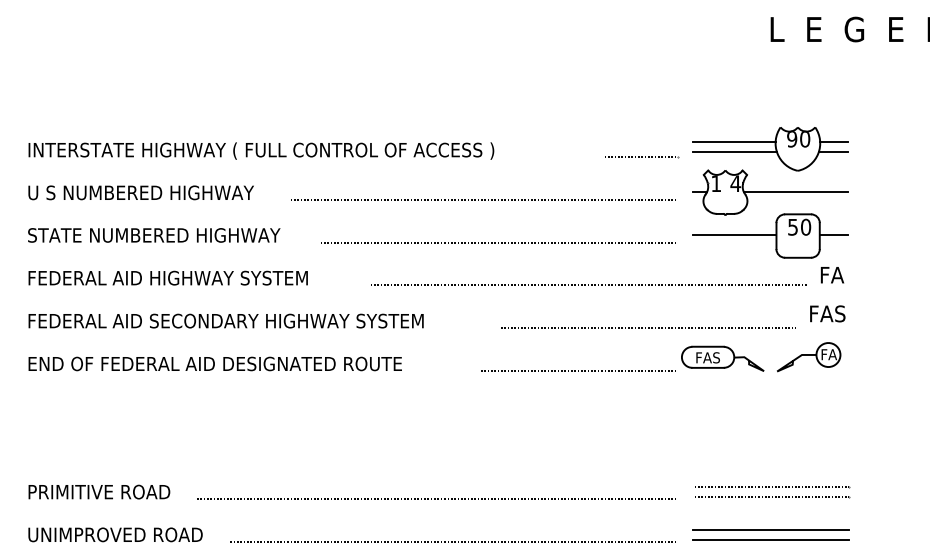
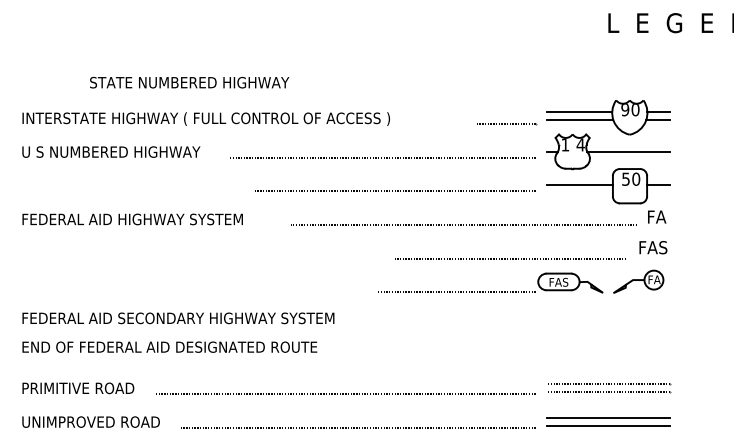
text: (154, 235) -> (189, 82), moved
text: (226, 321) -> (178, 318), moved
text: (214, 363) -> (169, 346), moved

